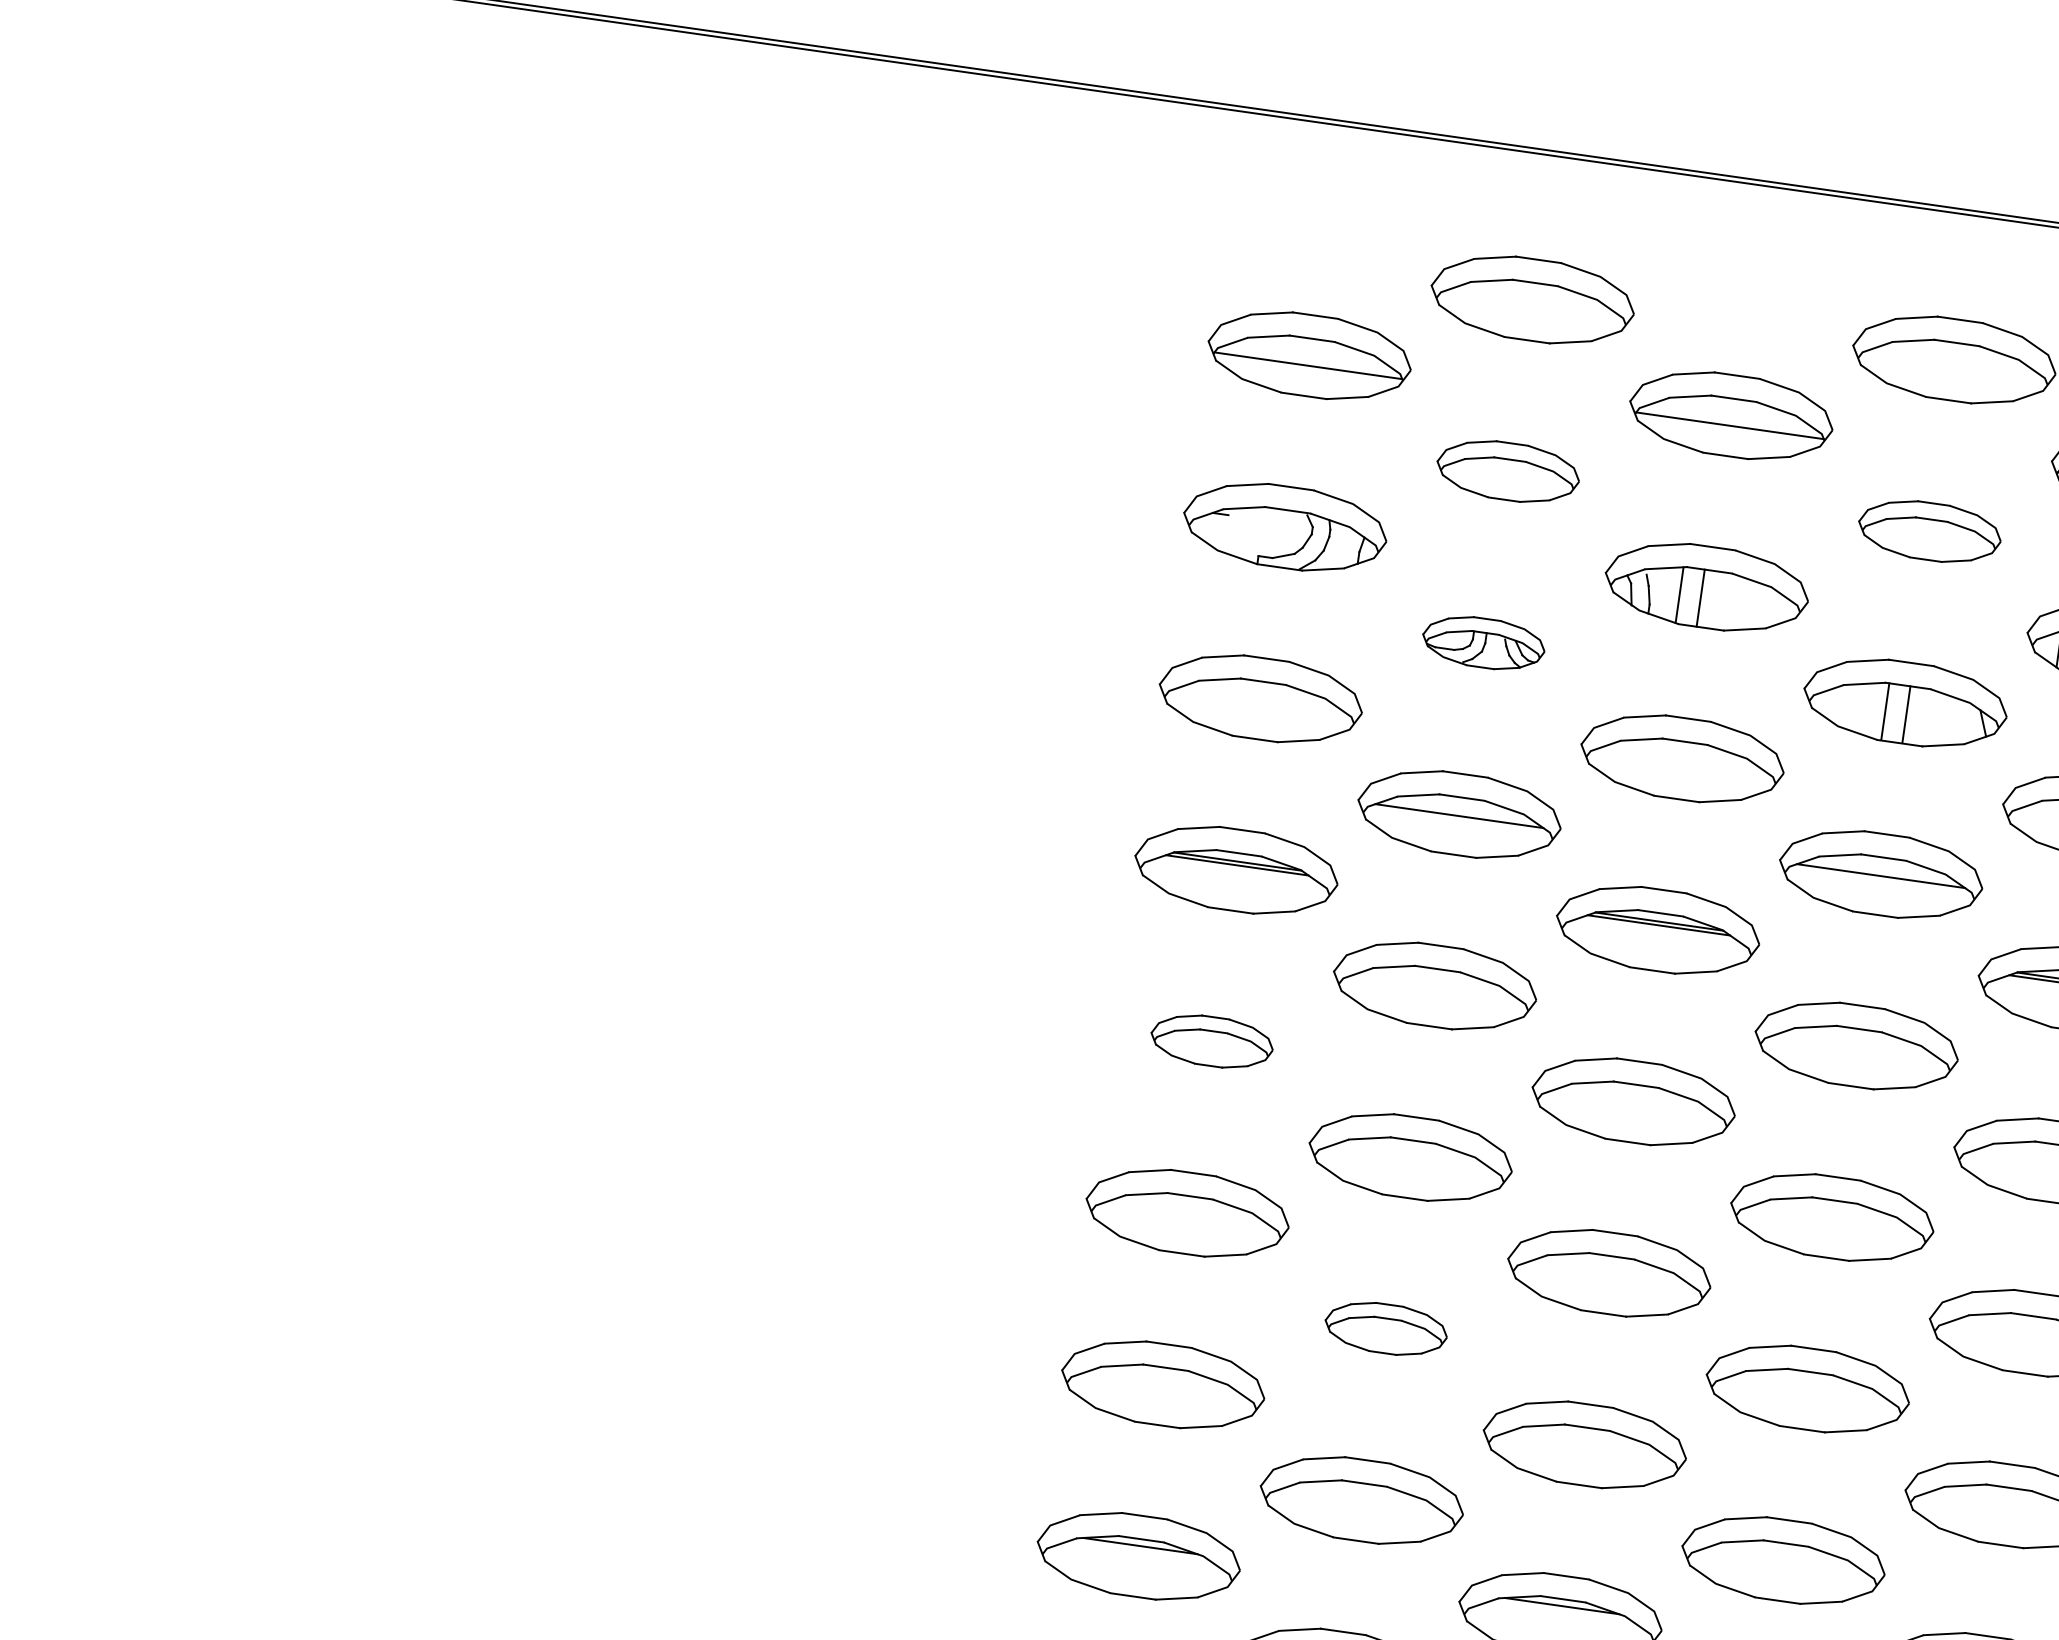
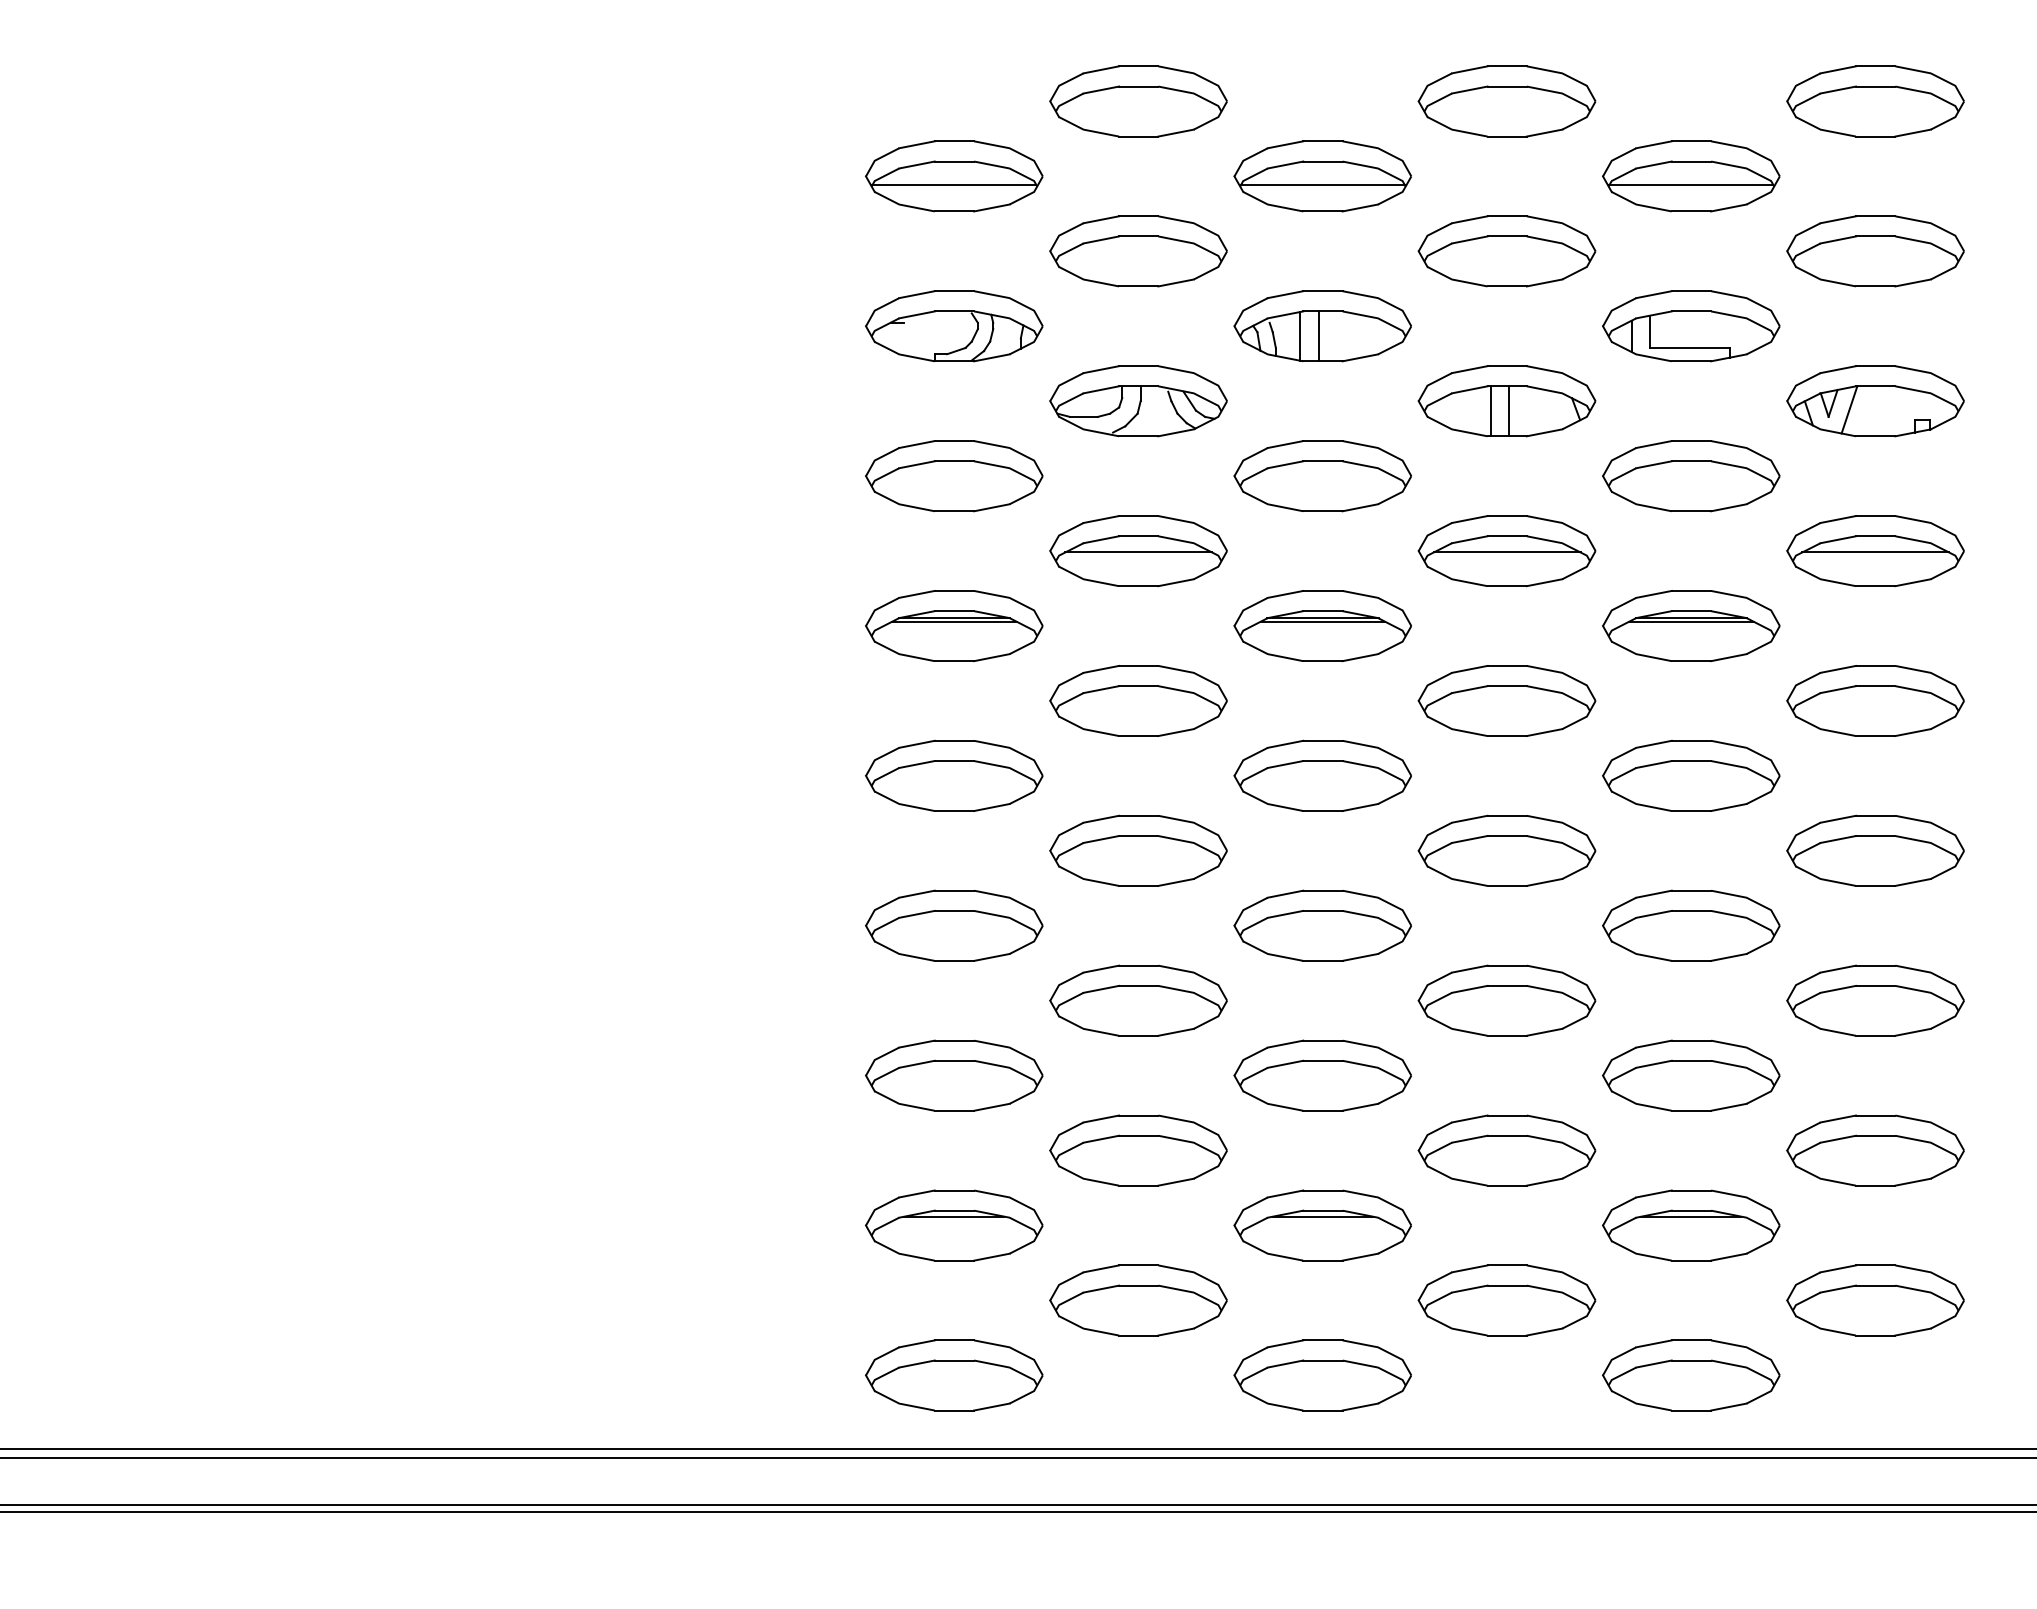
part: (1508, 471) -> (1138, 251), size x1.43
part: (1929, 531) -> (1506, 251), size x1.43
part: (1483, 643) -> (1138, 401), size x1.67
part: (1212, 1041) -> (954, 775), size x1.67
part: (1386, 1328) -> (1138, 1000), size x1.67

